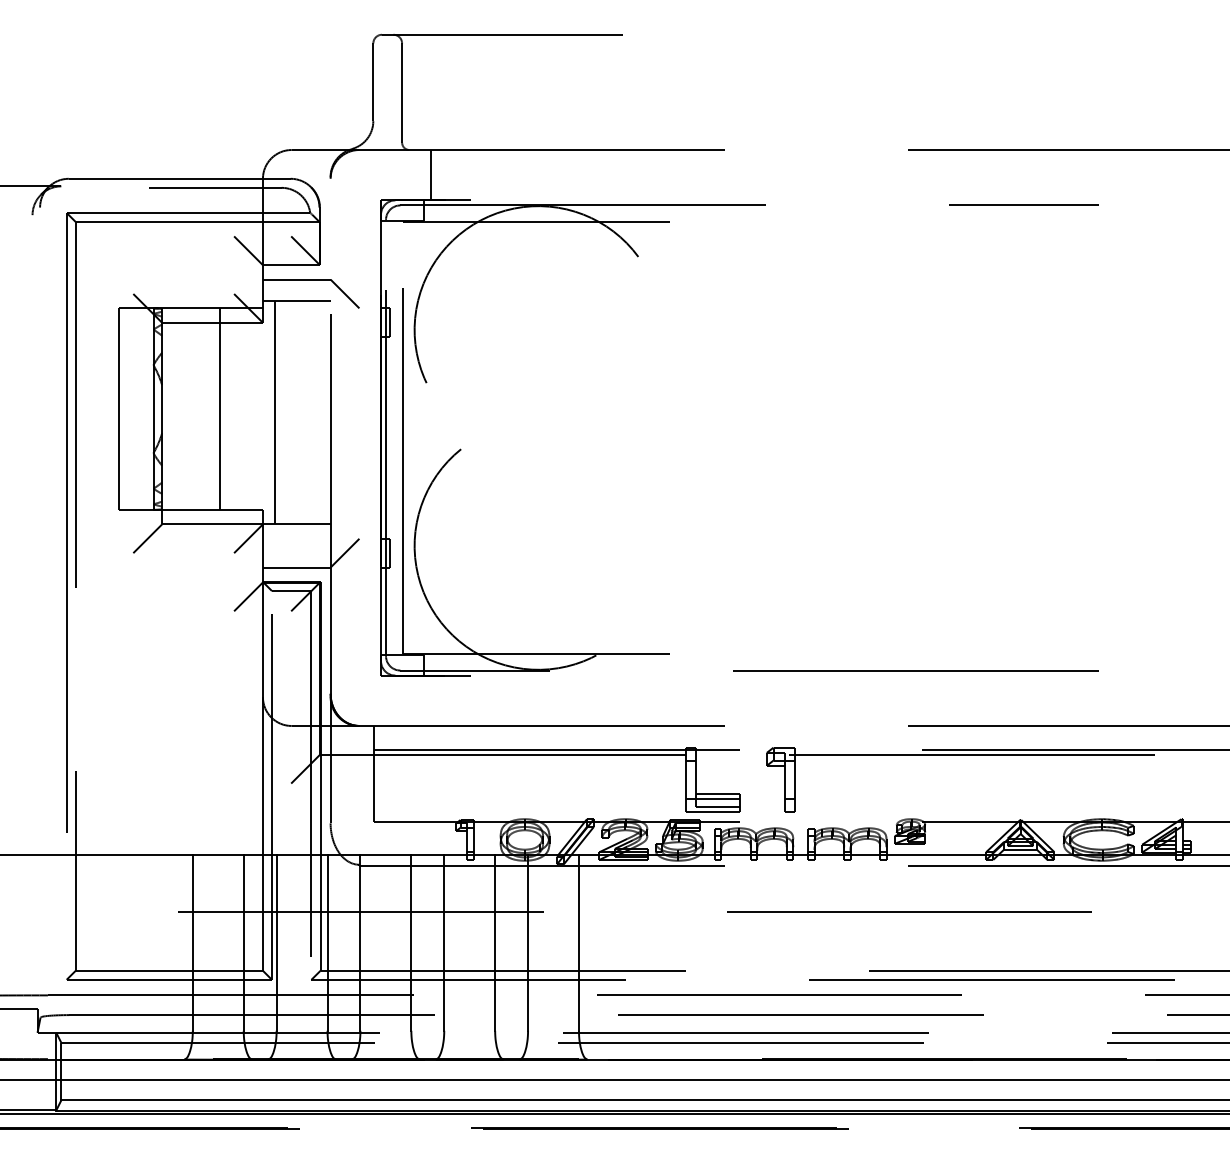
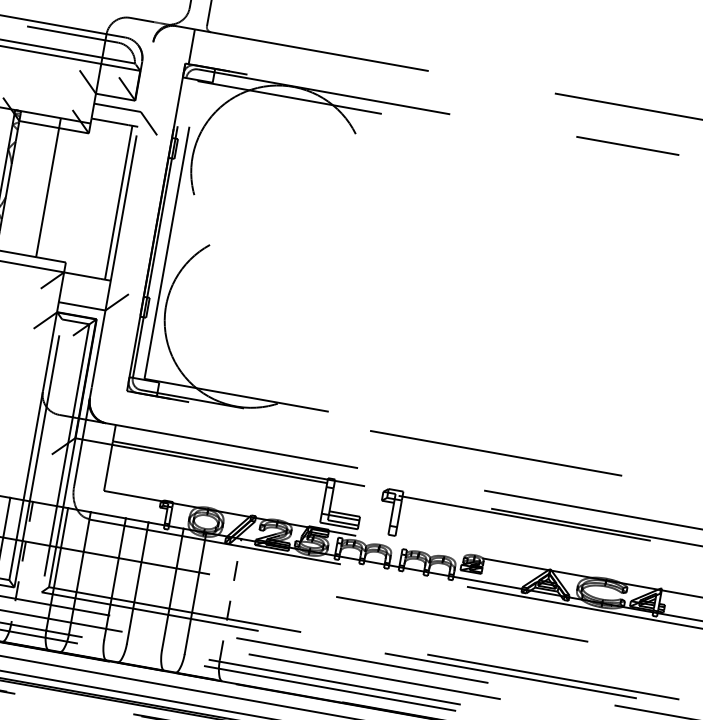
line: (430, 174) -> (191, 46), moved
line: (275, 412) -> (118, 202), moved
line: (276, 942) -> (22, 562), solid -> dashed
line: (578, 942) -> (230, 599), solid -> dashed

